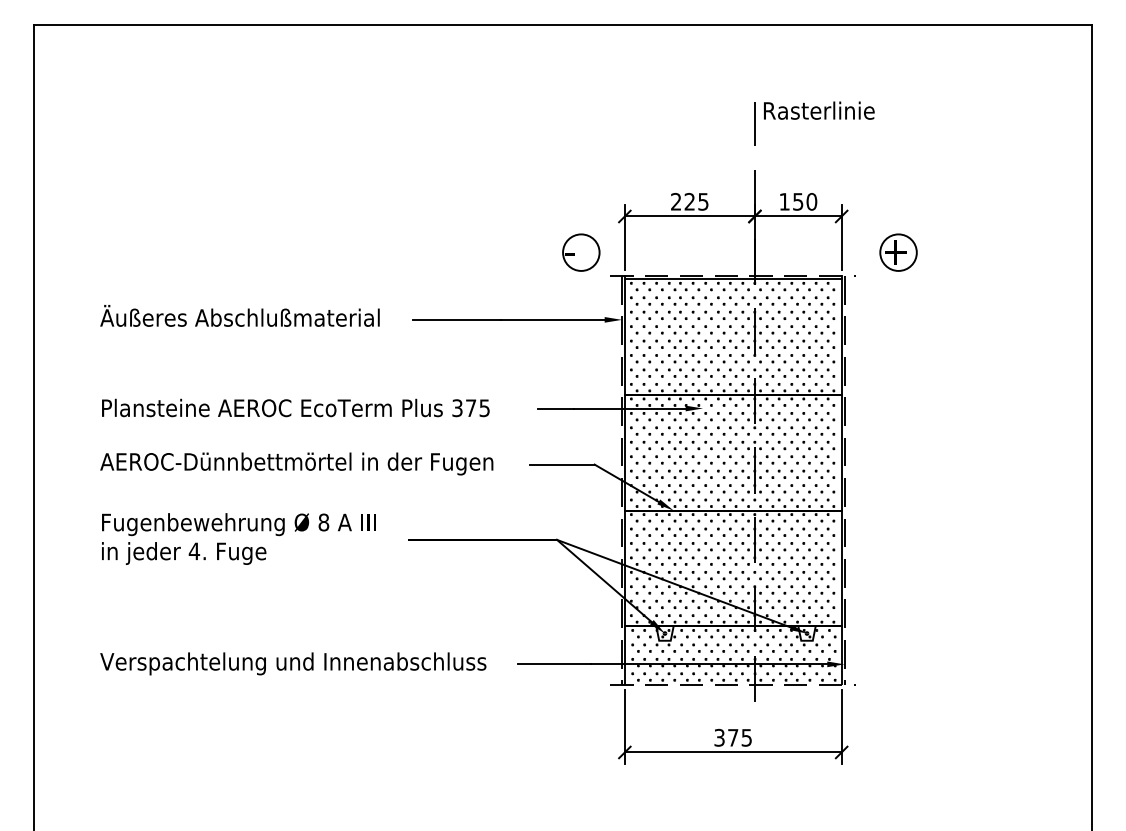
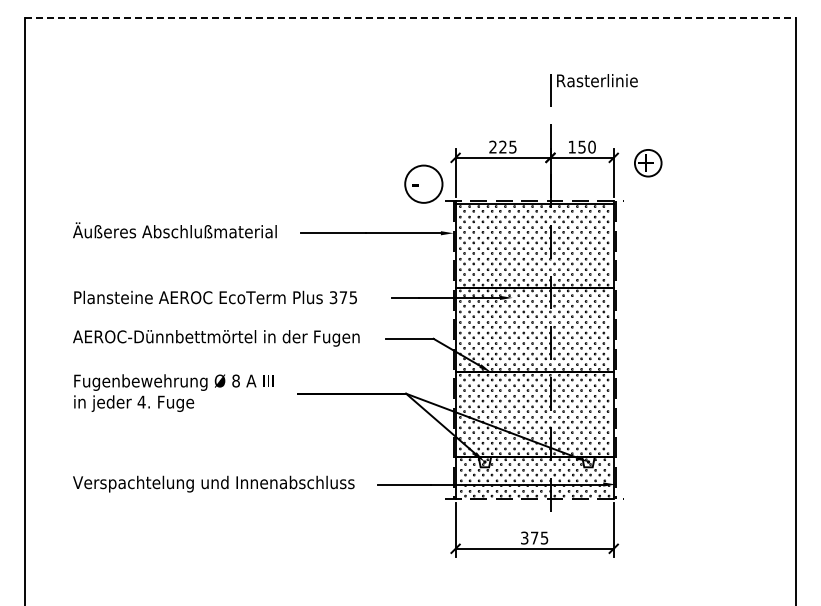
line: (563, 25) -> (410, 18), solid -> dashed
circle: (580, 251) -> (423, 183), size x1.4
part: (898, 253) -> (648, 163), moved

